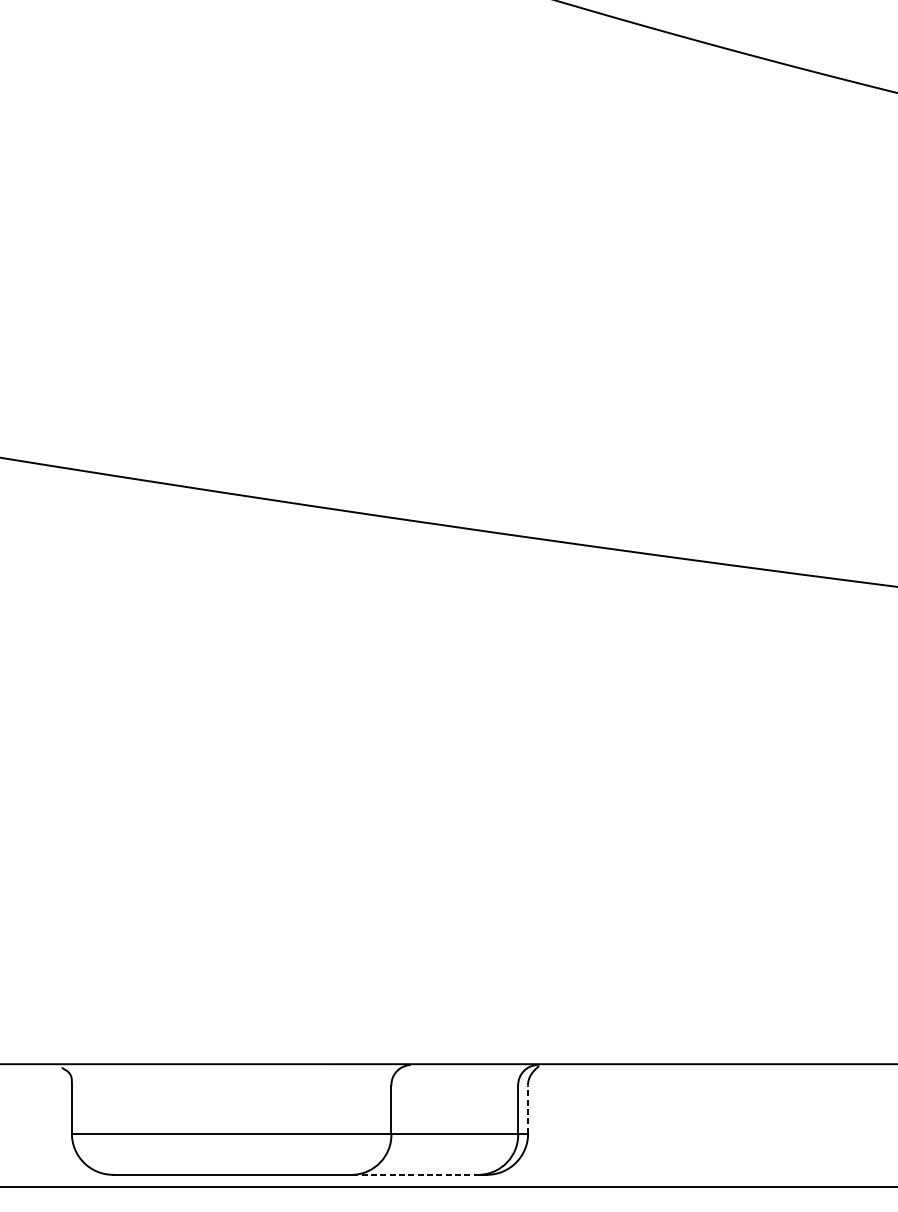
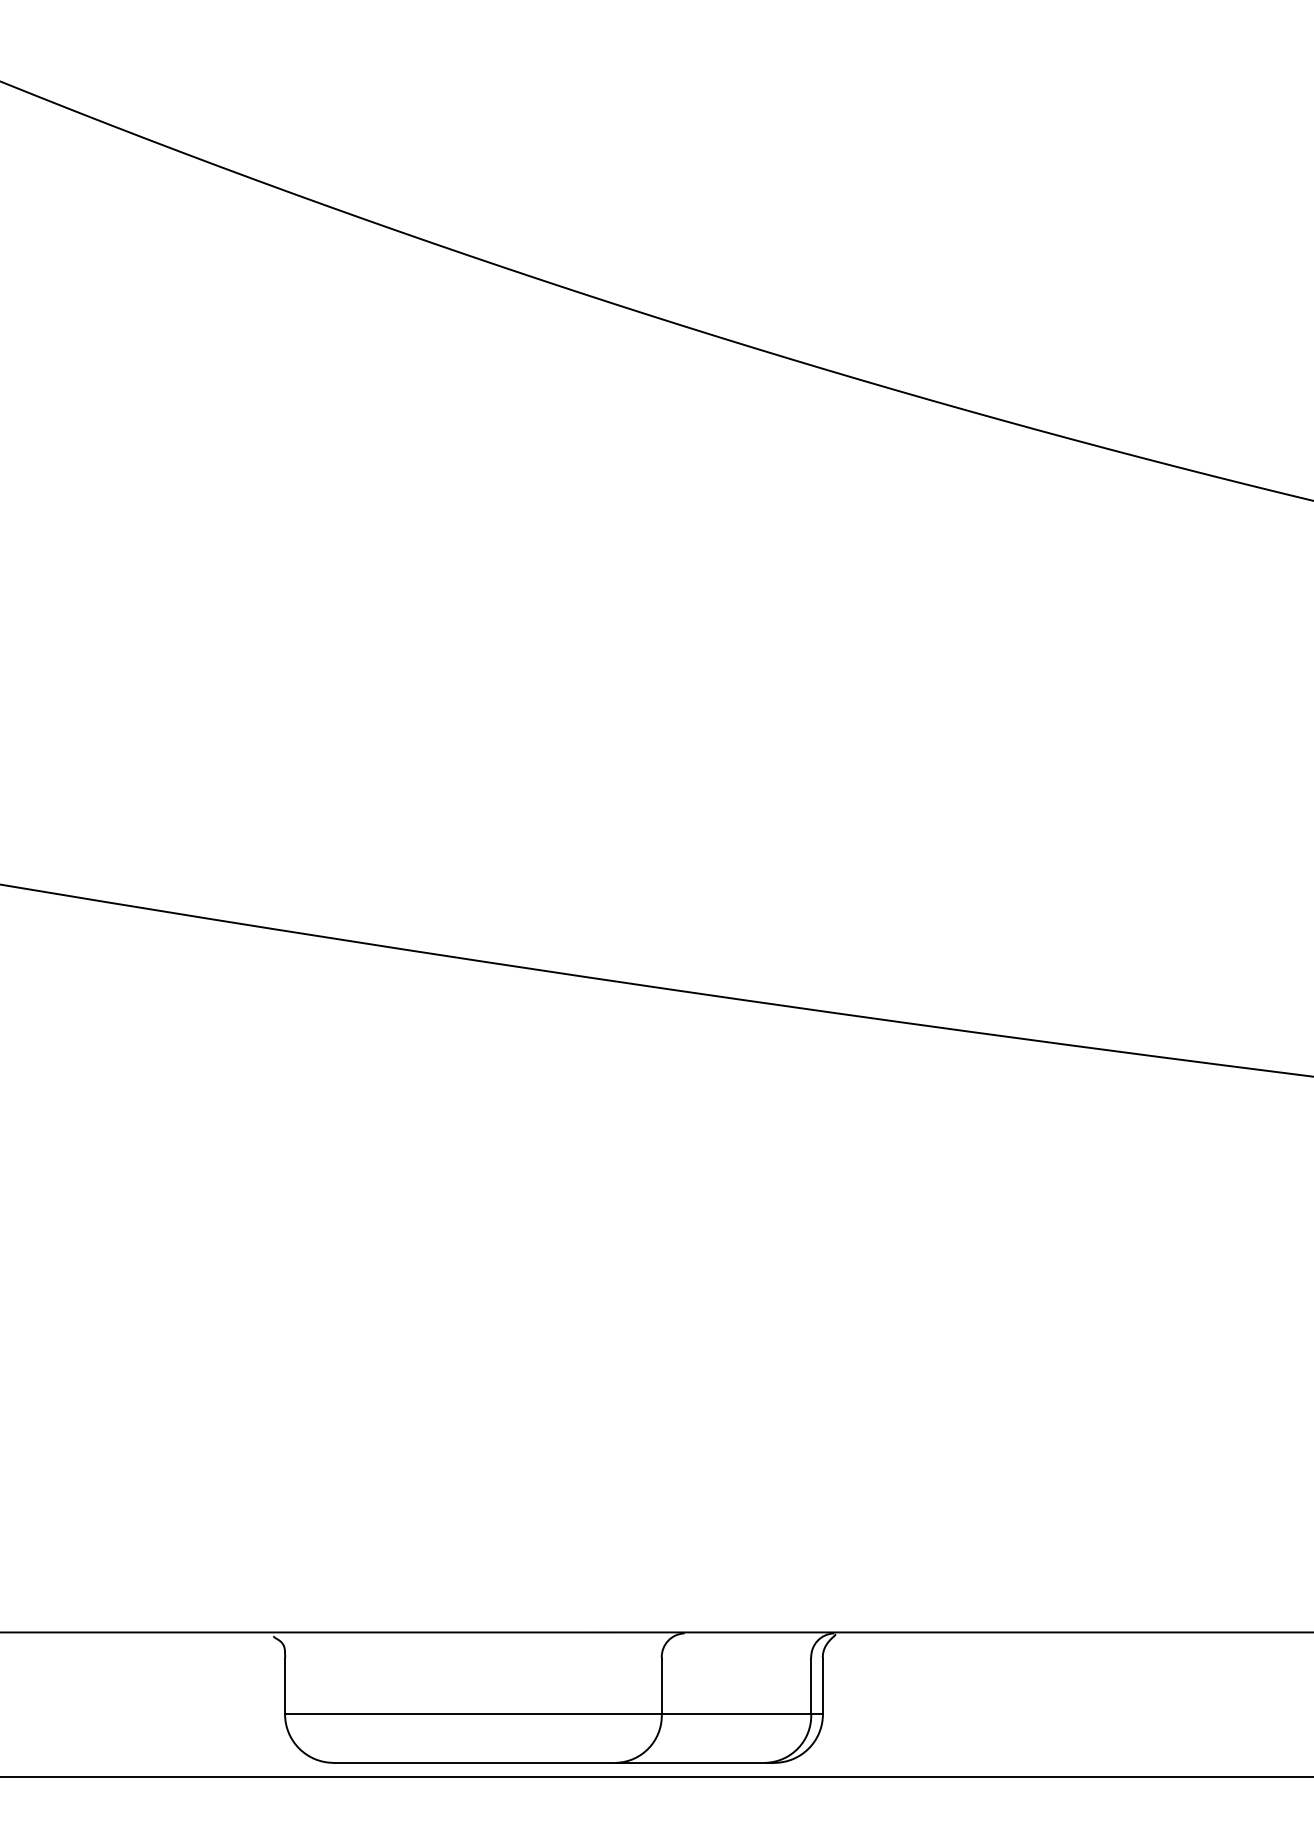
line: (527, 1109) -> (822, 1685), dashed -> solid
line: (415, 1174) -> (690, 1762), dashed -> solid

